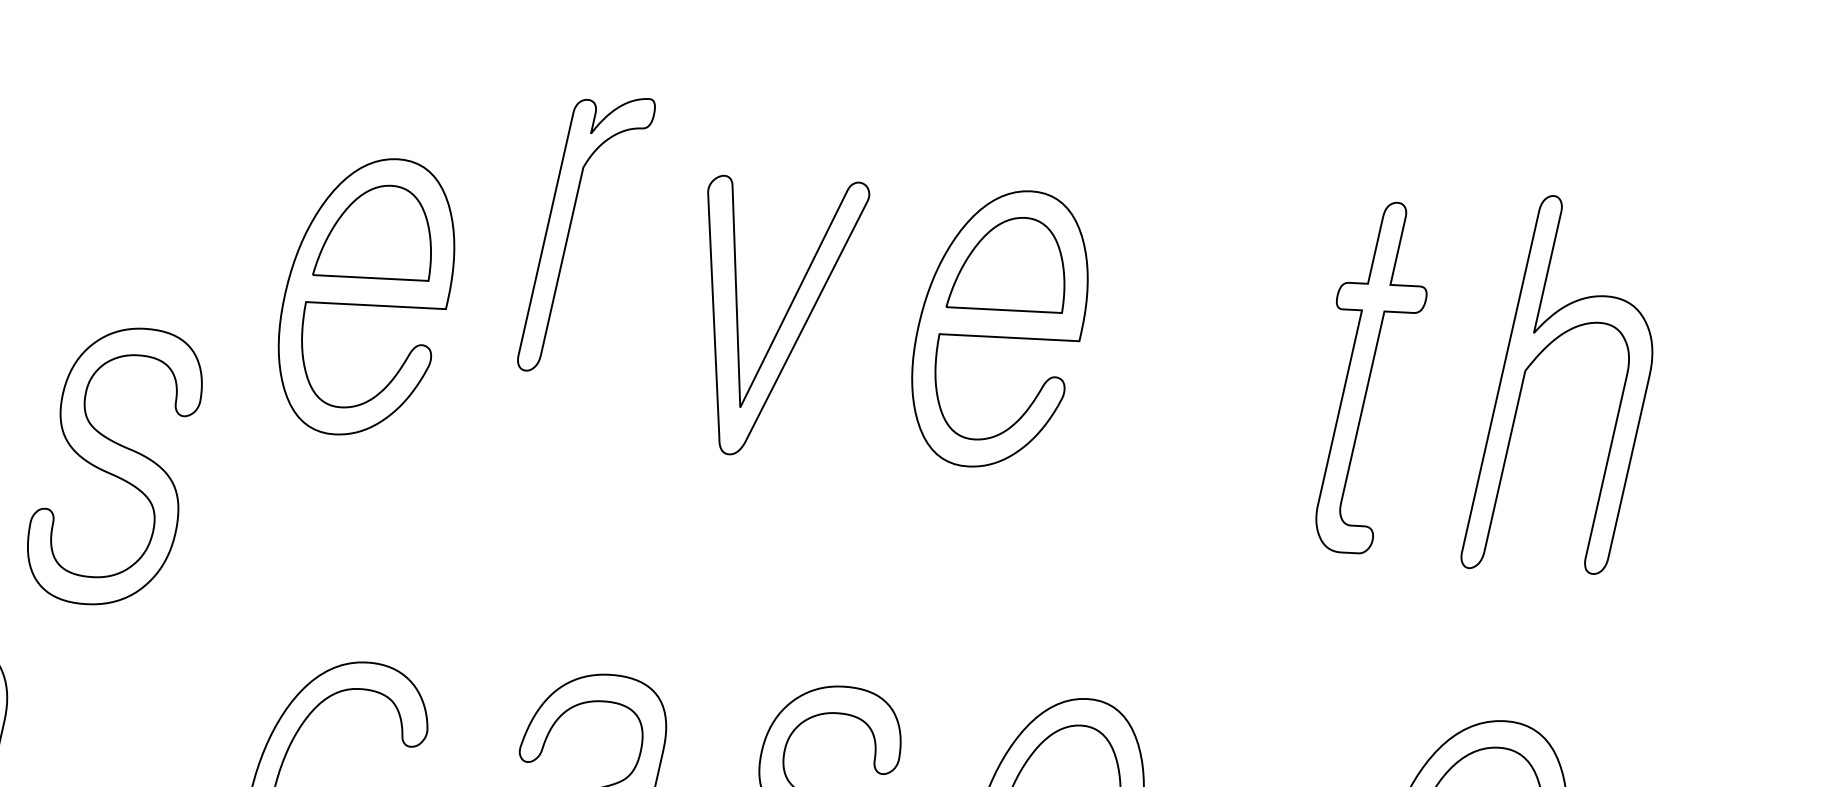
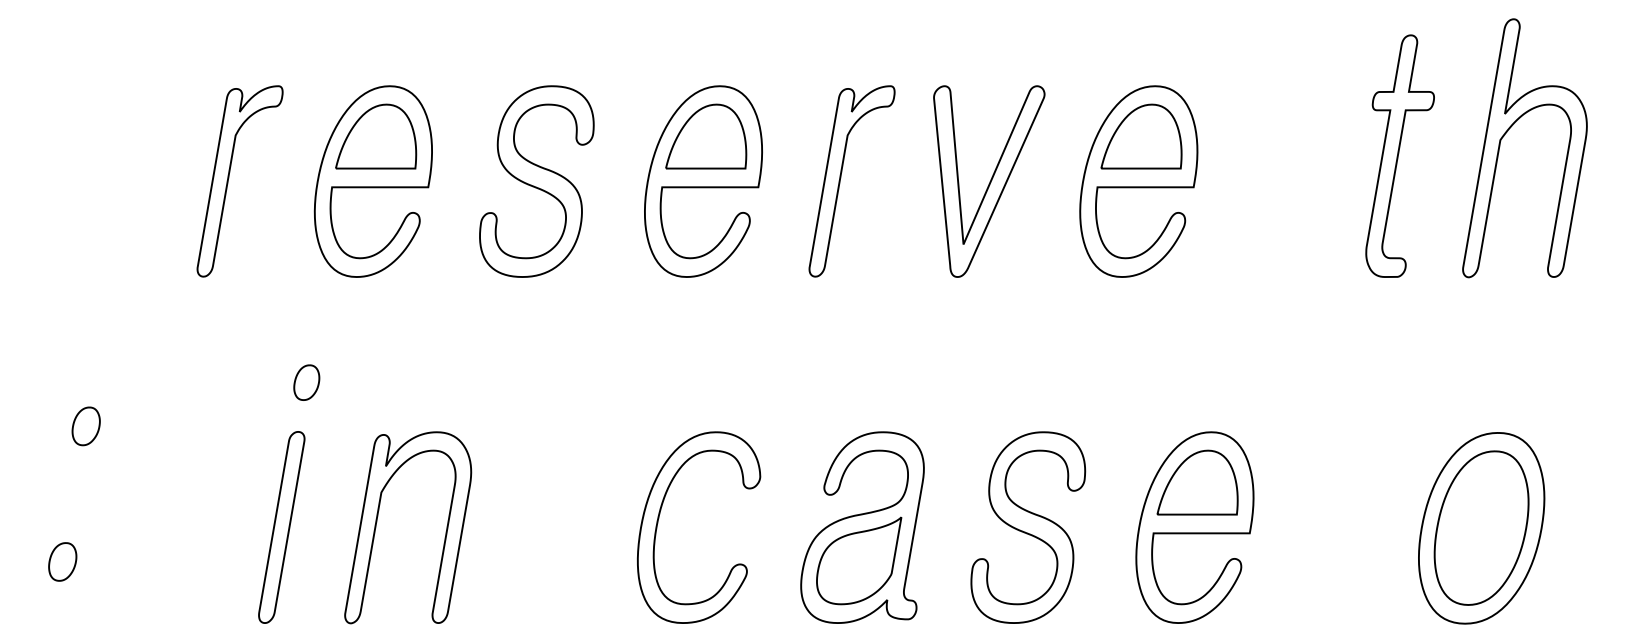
part: (571, 229) -> (841, 178), moved
part: (1531, 365) -> (1504, 136), moved
part: (1372, 376) -> (1399, 155), moved
part: (114, 466) -> (536, 181), moved

